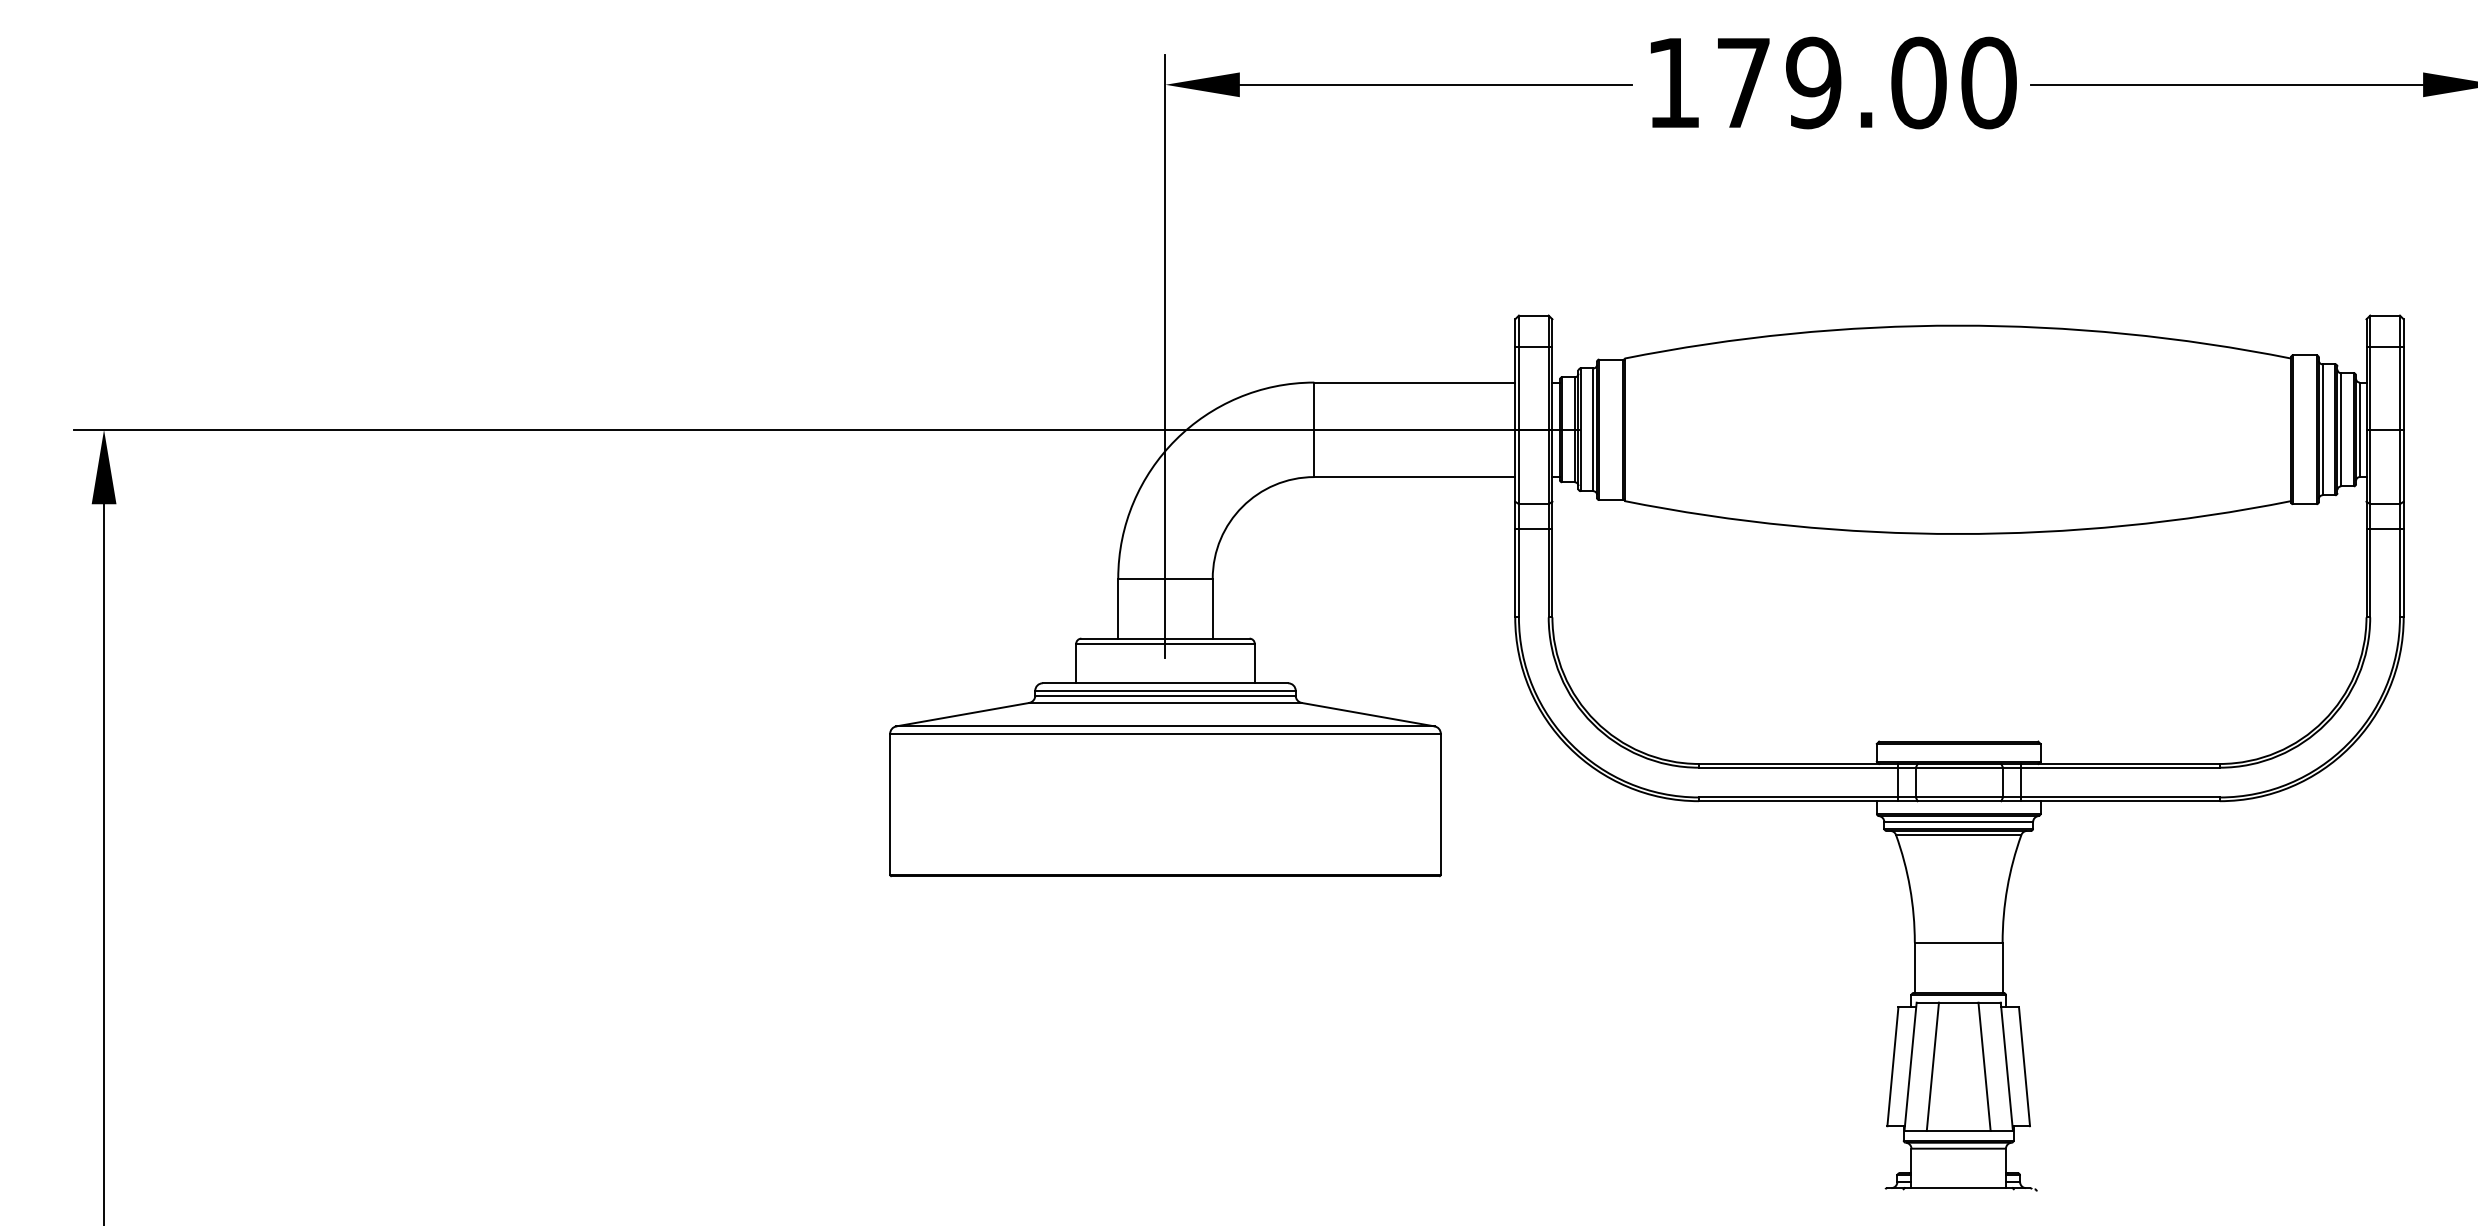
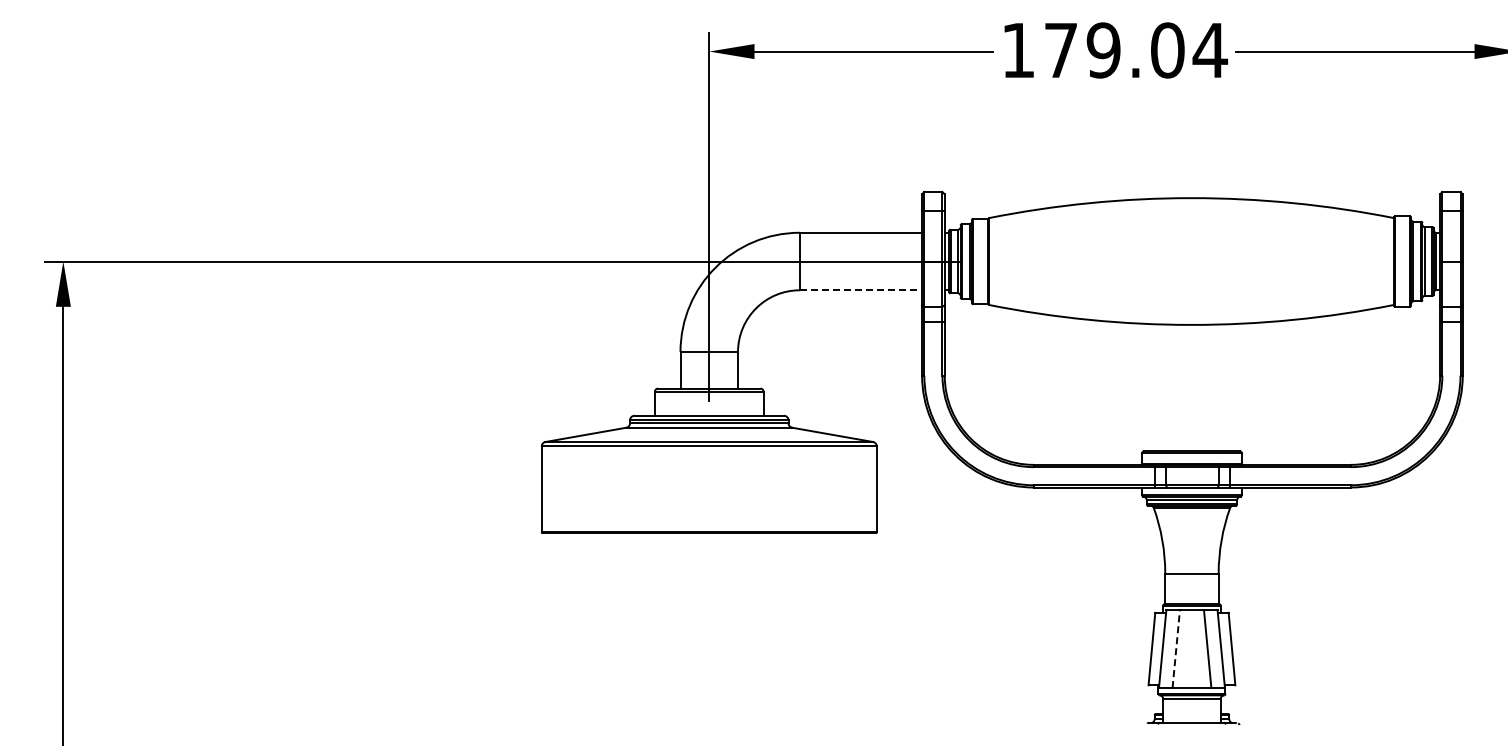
text: (1989, 83) -> (1210, 50), 179.00 -> 179.04
line: (1415, 477) -> (861, 290), solid -> dashed
line: (1933, 1065) -> (1176, 648), solid -> dashed

